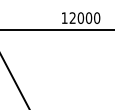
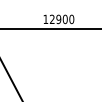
text: (80, 18) -> (58, 19), 12000 -> 12900

